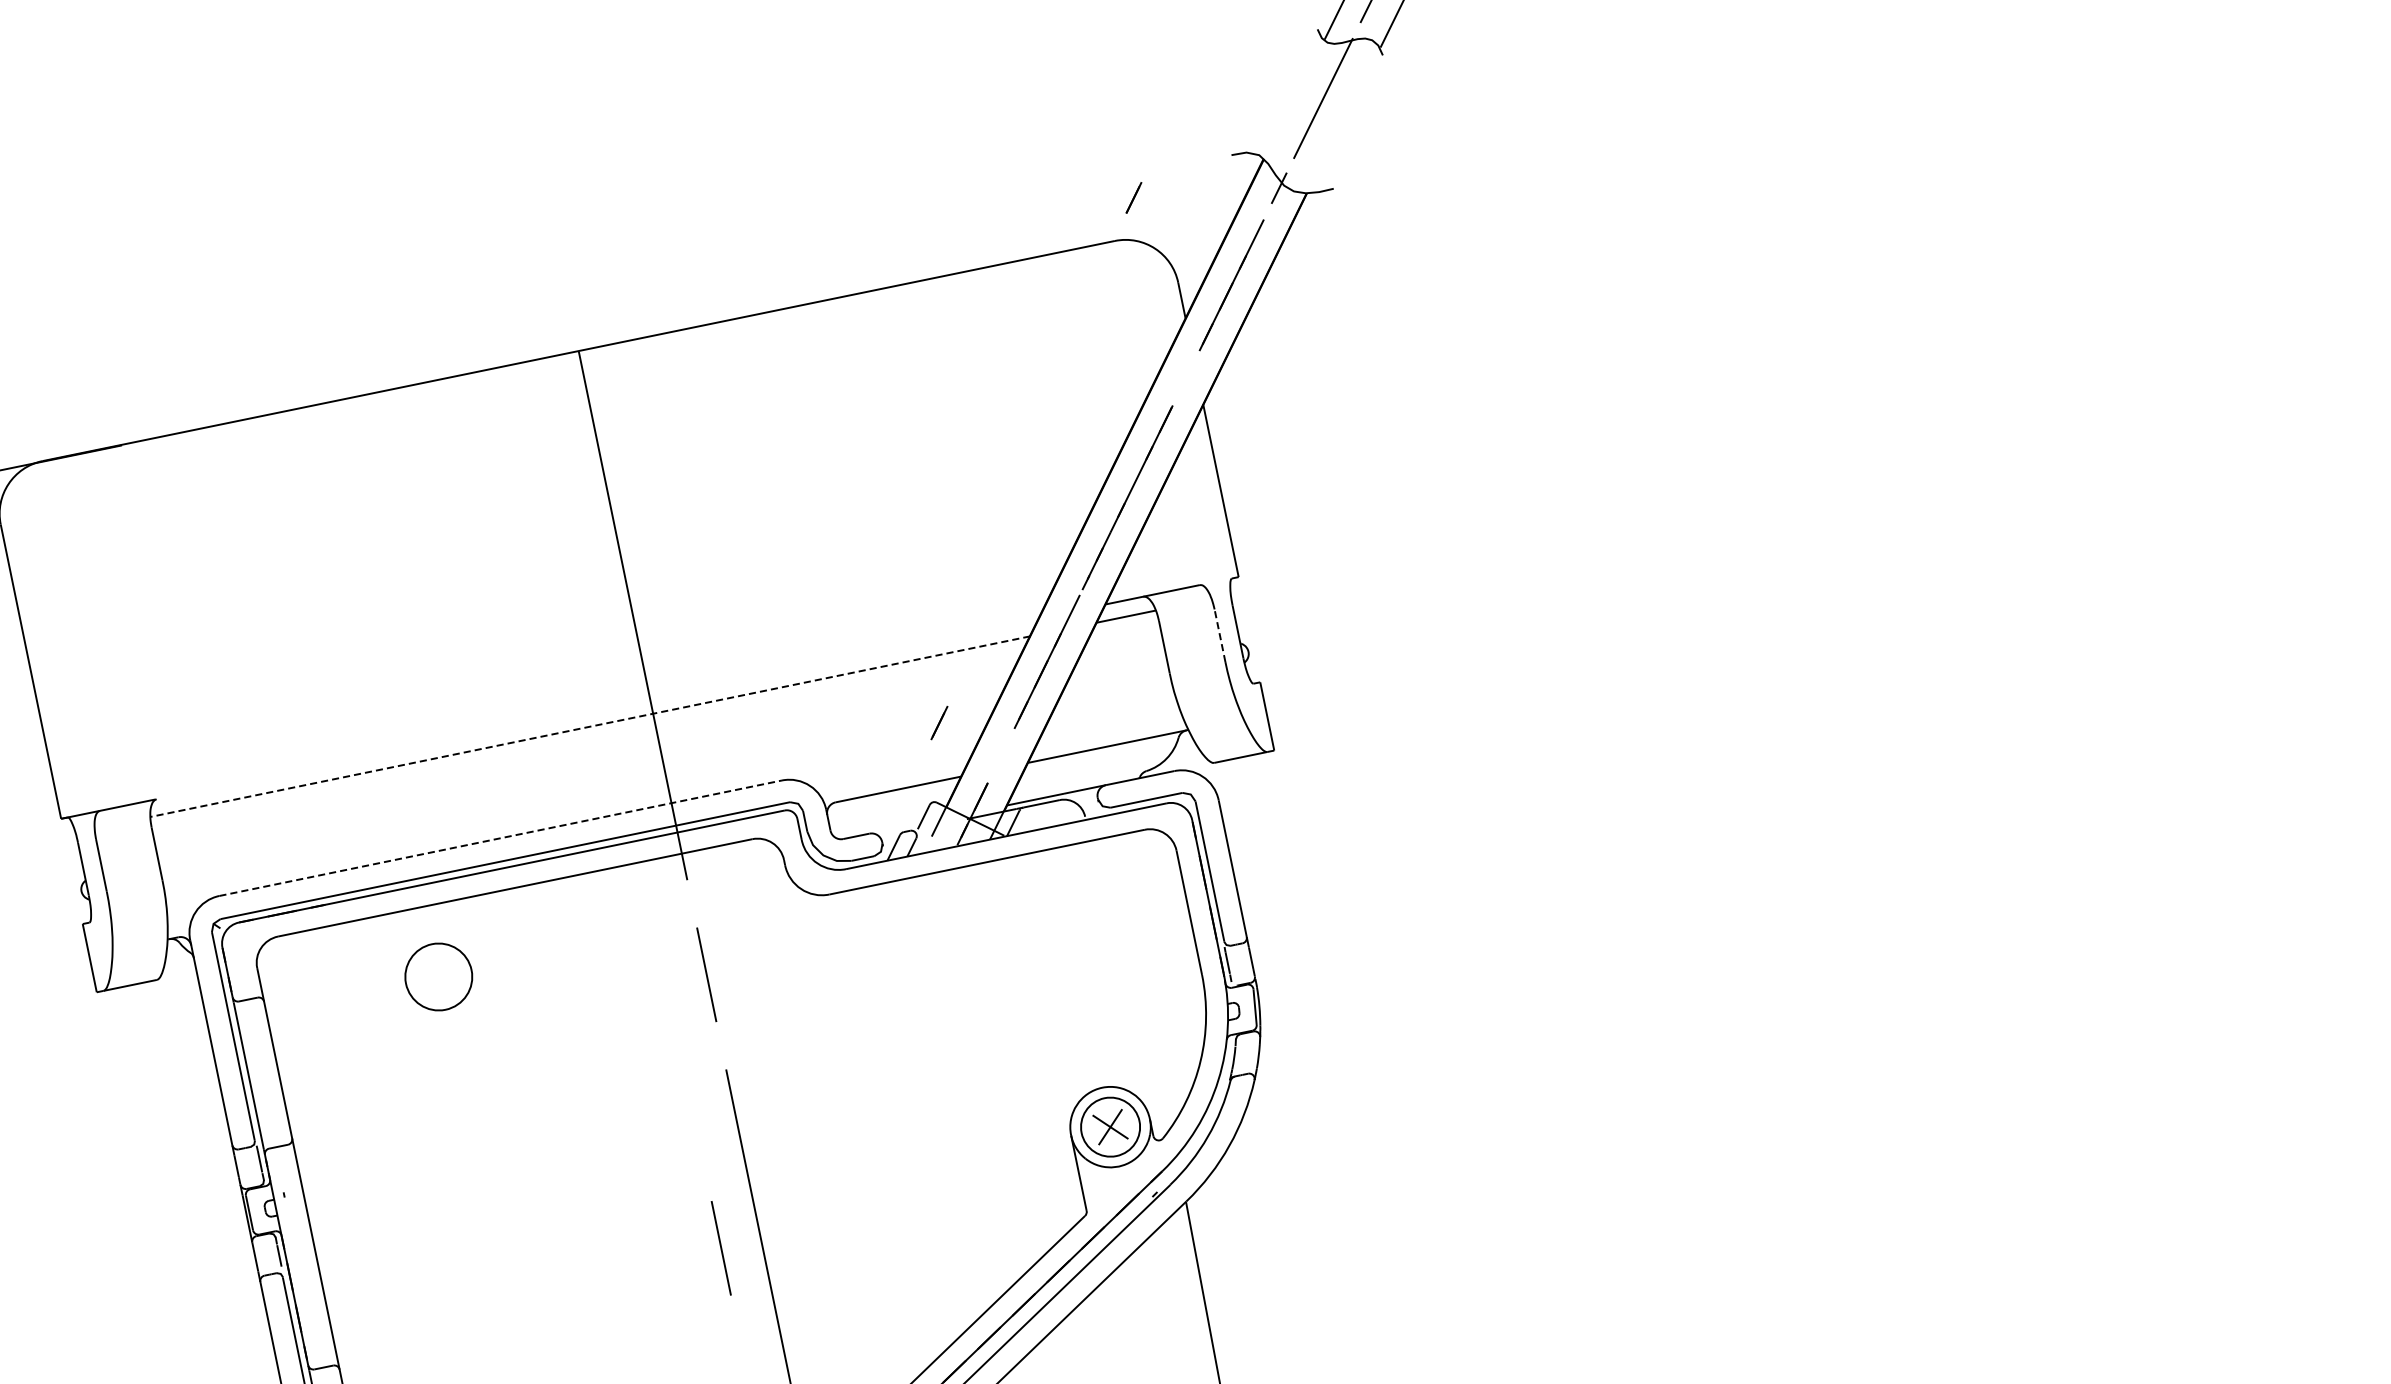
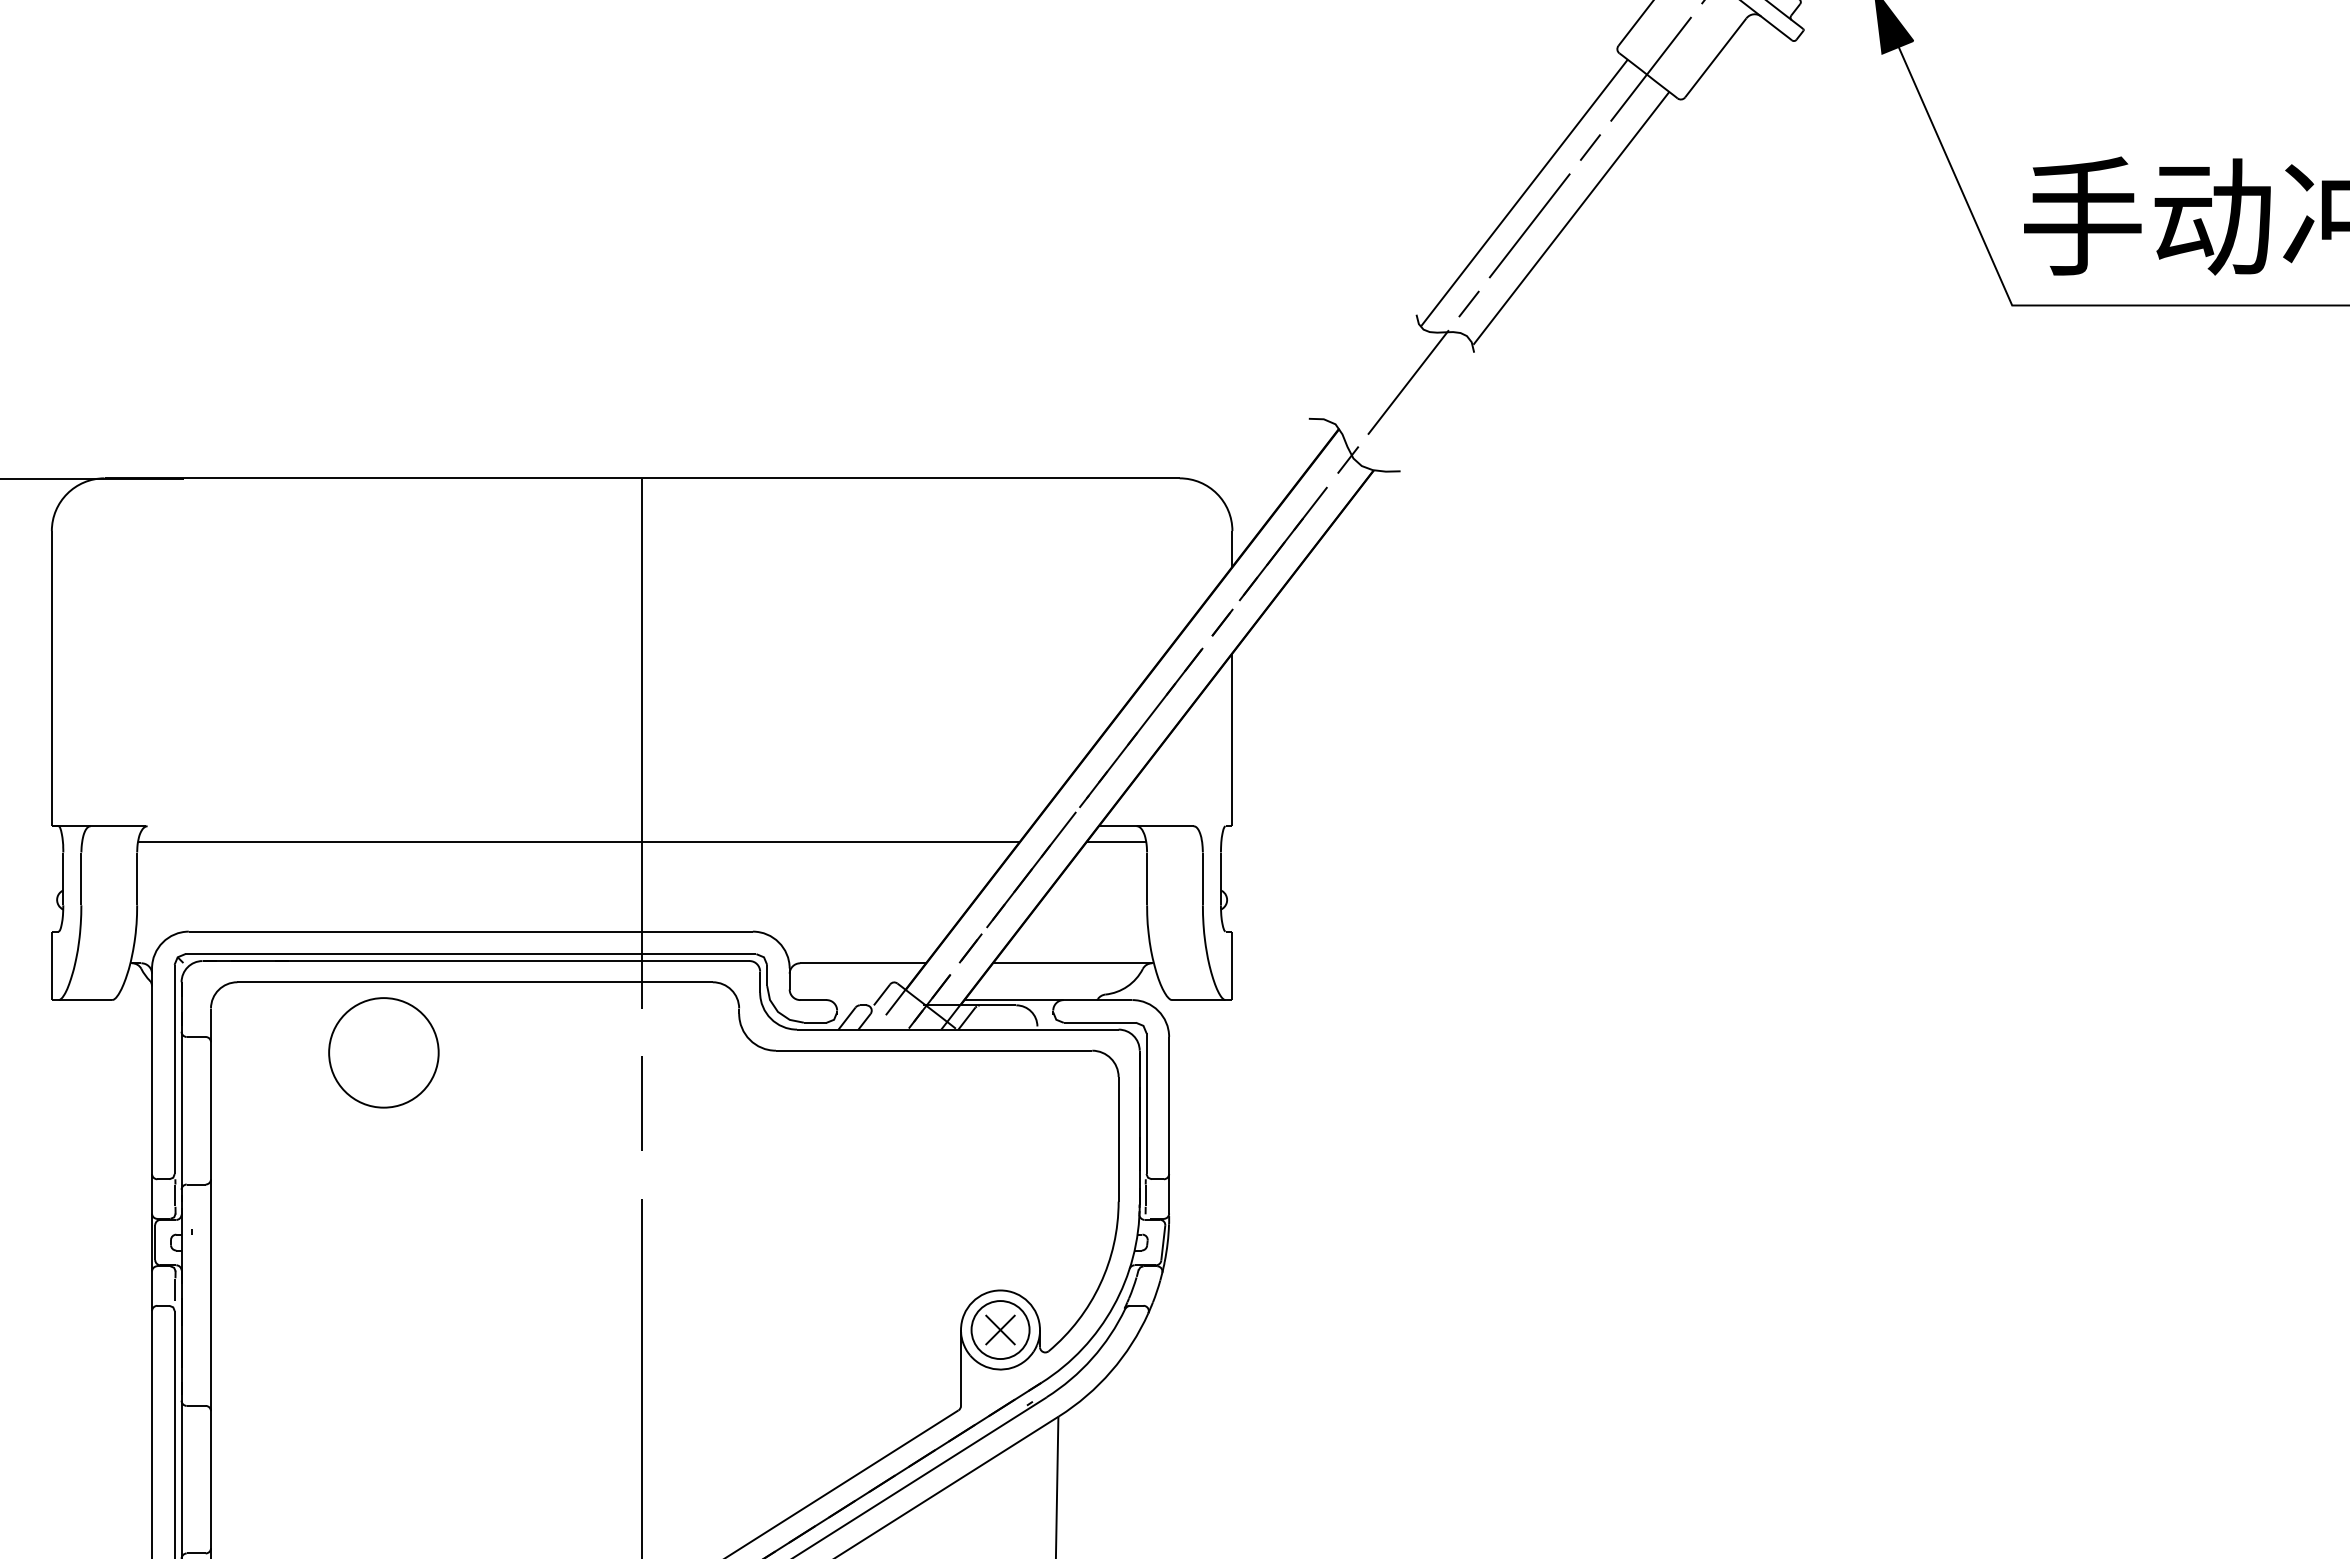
line: (1133, 197) -> (1222, 622), moved
line: (1219, 635) -> (1202, 878), dashed -> solid
line: (939, 723) -> (970, 948), moved
line: (589, 726) -> (578, 841), dashed -> solid
line: (501, 837) -> (471, 931), dashed -> solid
part: (438, 976) -> (383, 1052), size x1.67
line: (720, 1248) -> (601, 1369), removed

